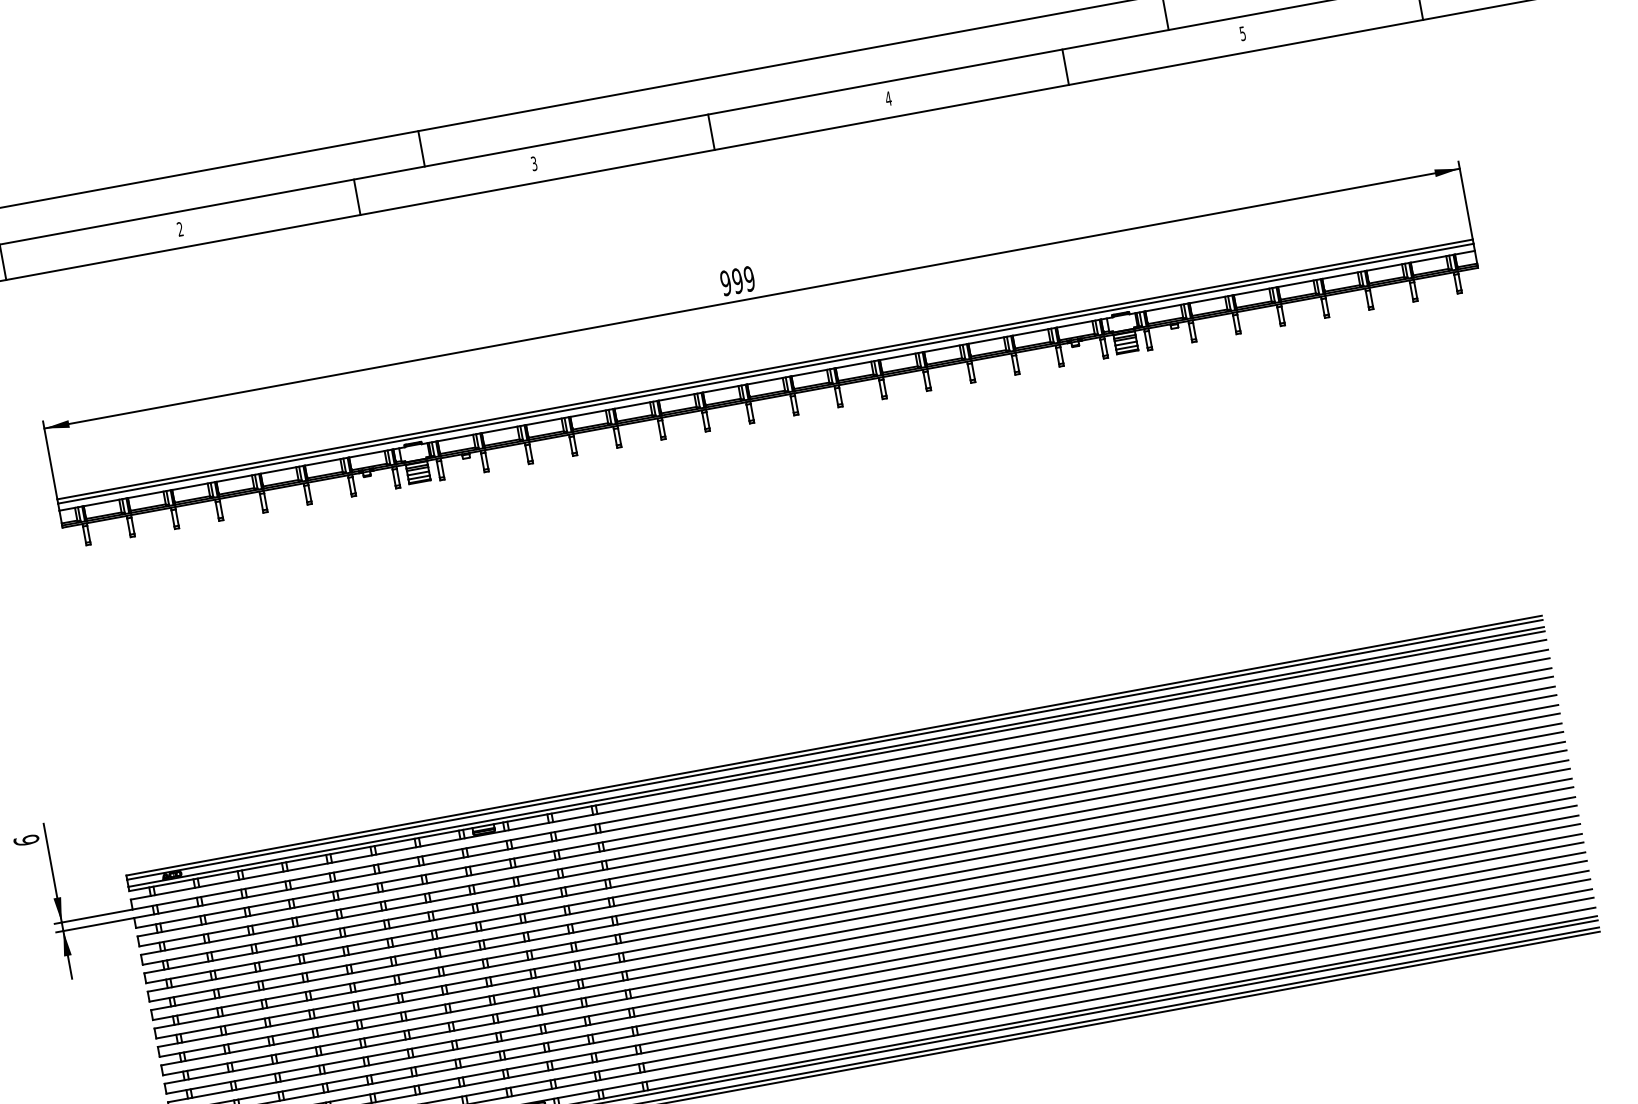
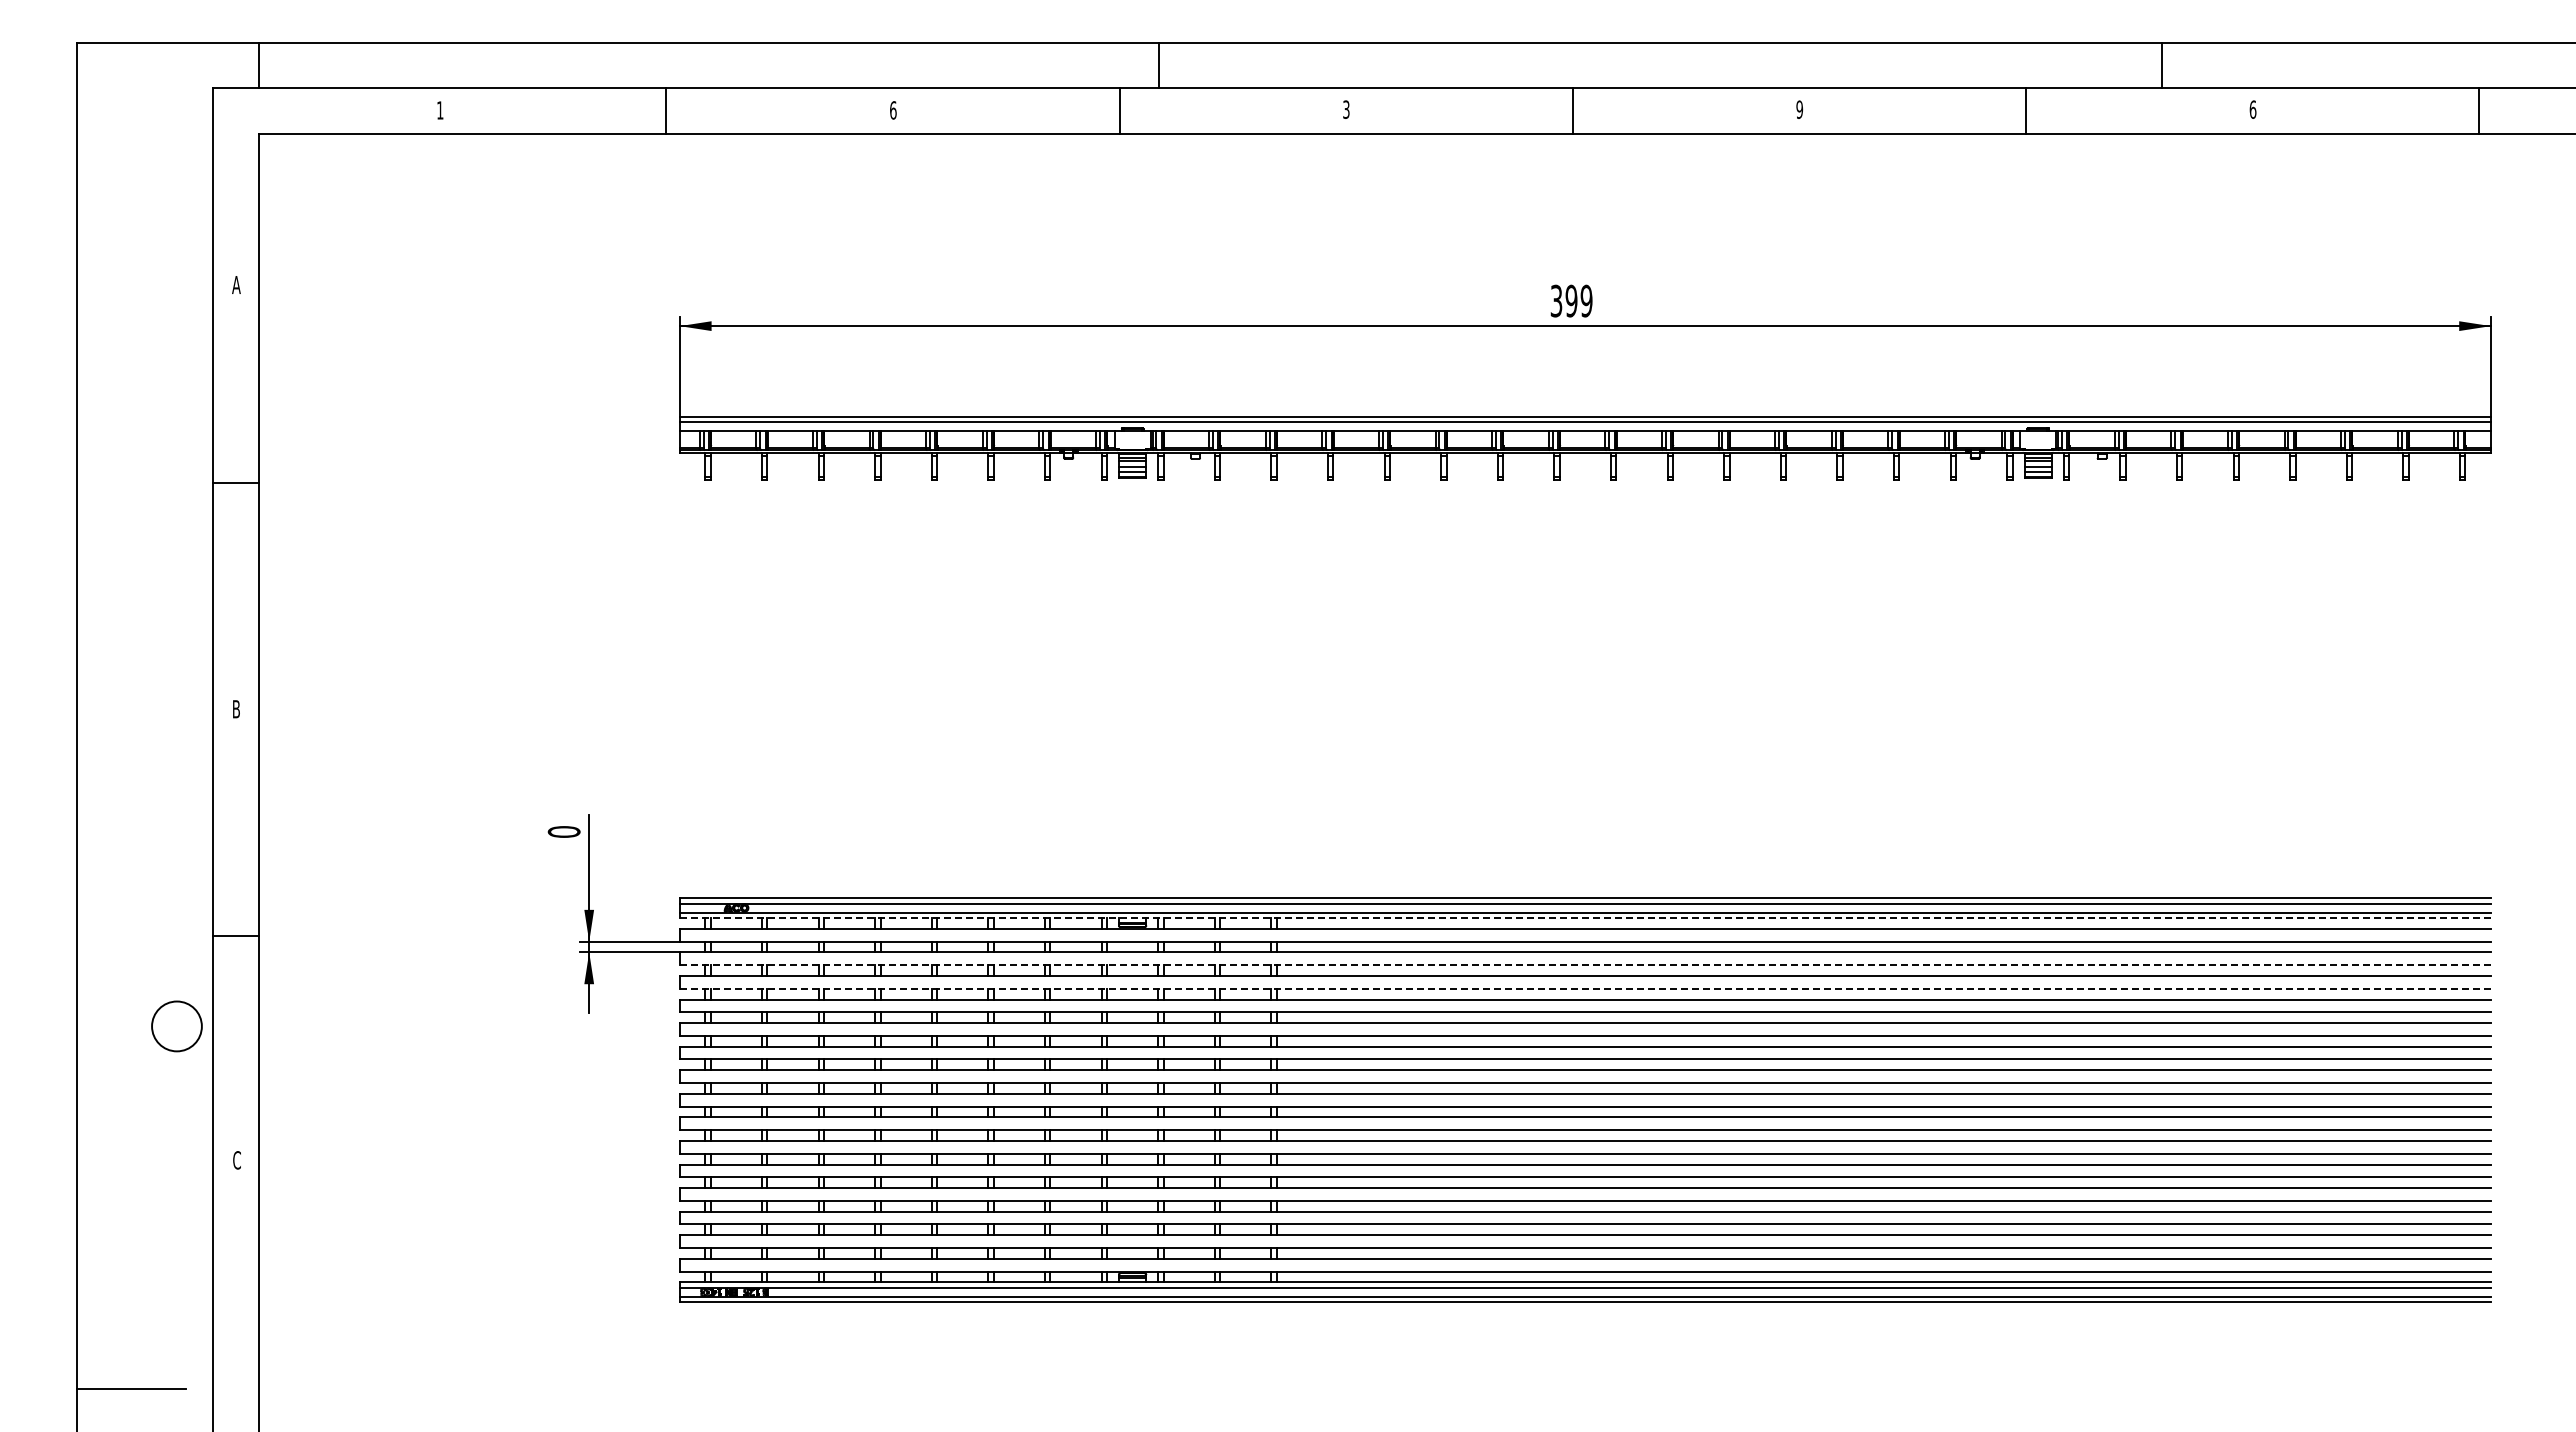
text: (1242, 33) -> (2252, 109), 5 -> 6
text: (888, 98) -> (1799, 109), 4 -> 9
line: (421, 148) -> (1159, 65), moved
text: (180, 229) -> (893, 110), 2 -> 6
text: (725, 282) -> (1556, 300), 999 -> 399
line: (837, 761) -> (1585, 918), solid -> dashed
line: (843, 798) -> (1585, 965), solid -> dashed
line: (847, 816) -> (1585, 988), solid -> dashed
text: (25, 840) -> (563, 831), 6 -> 0

